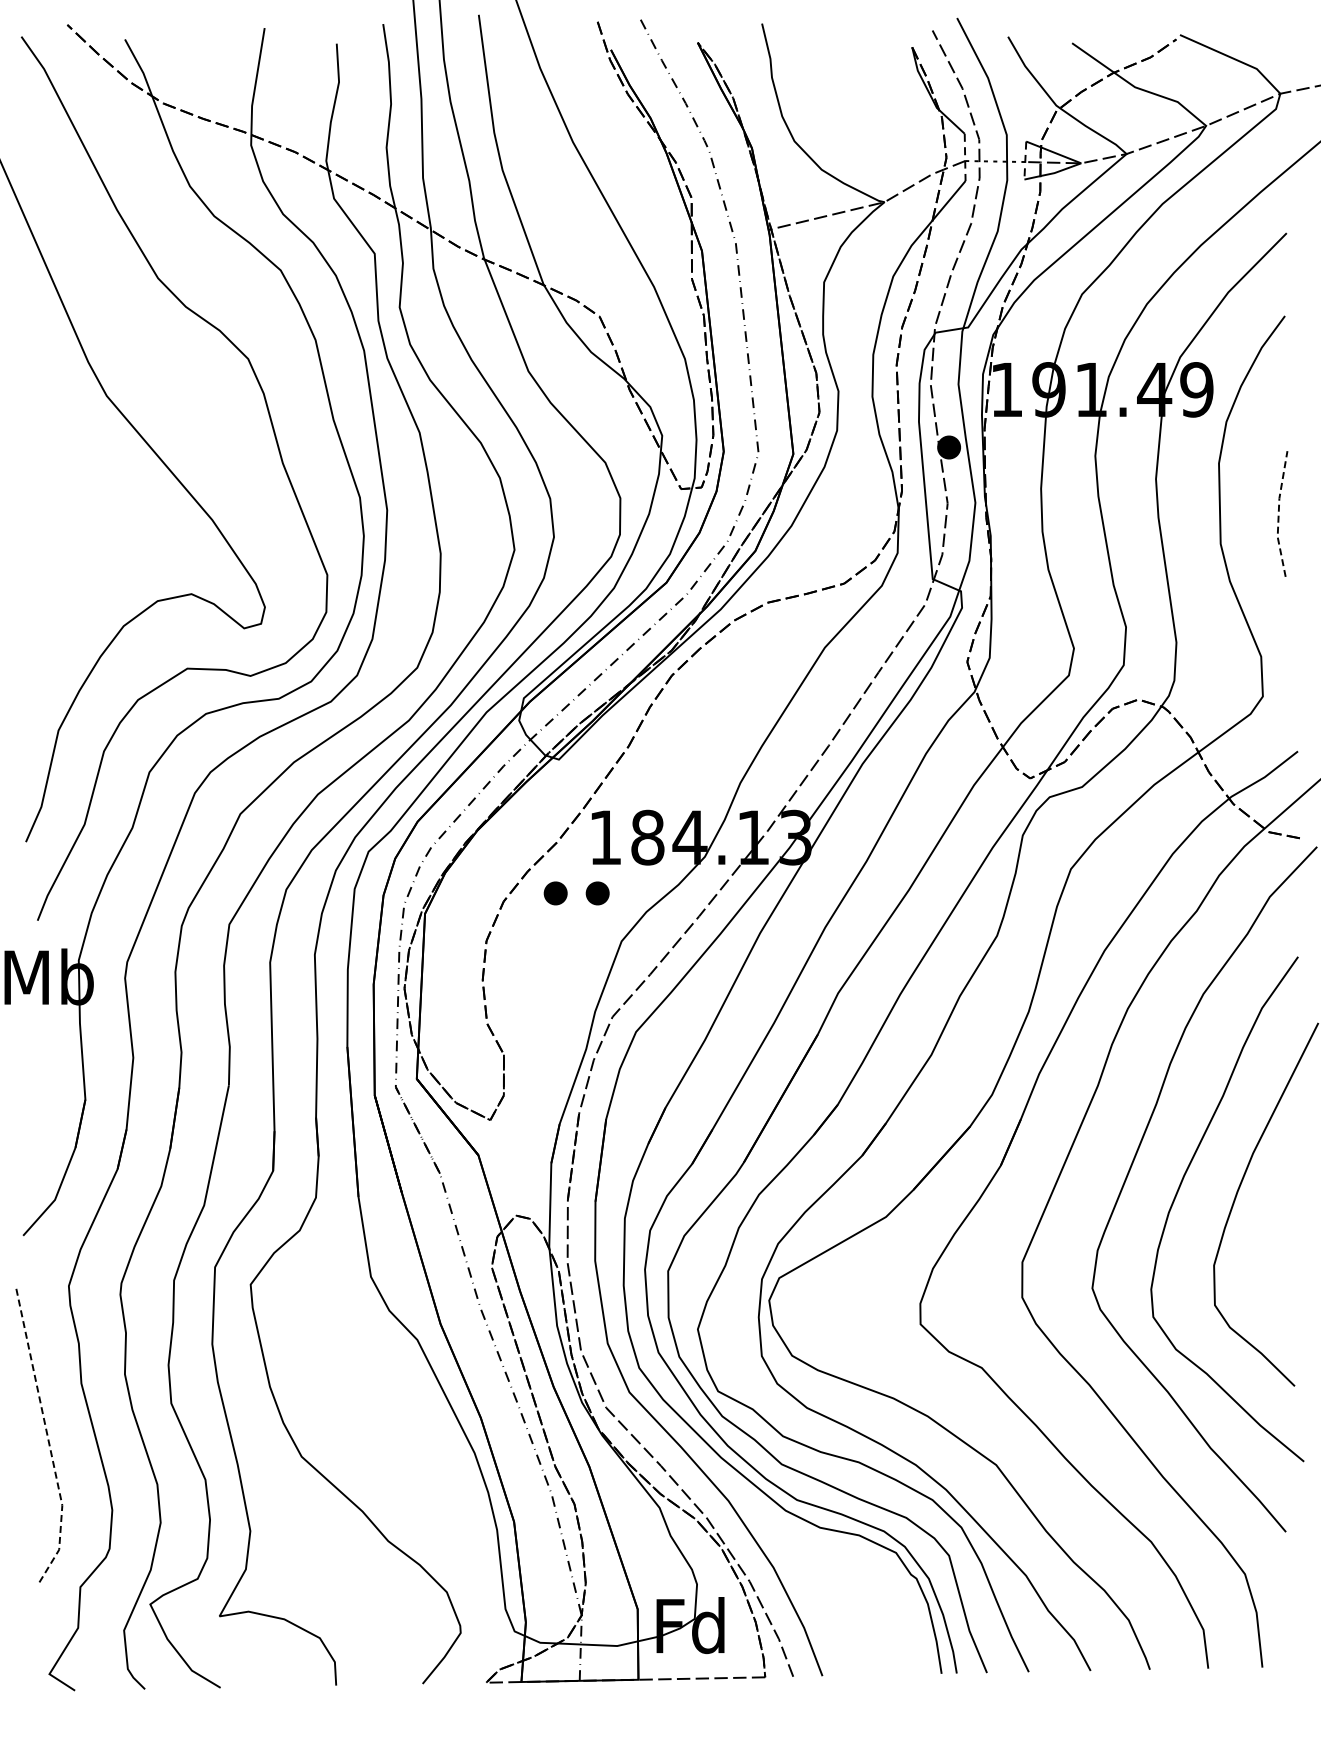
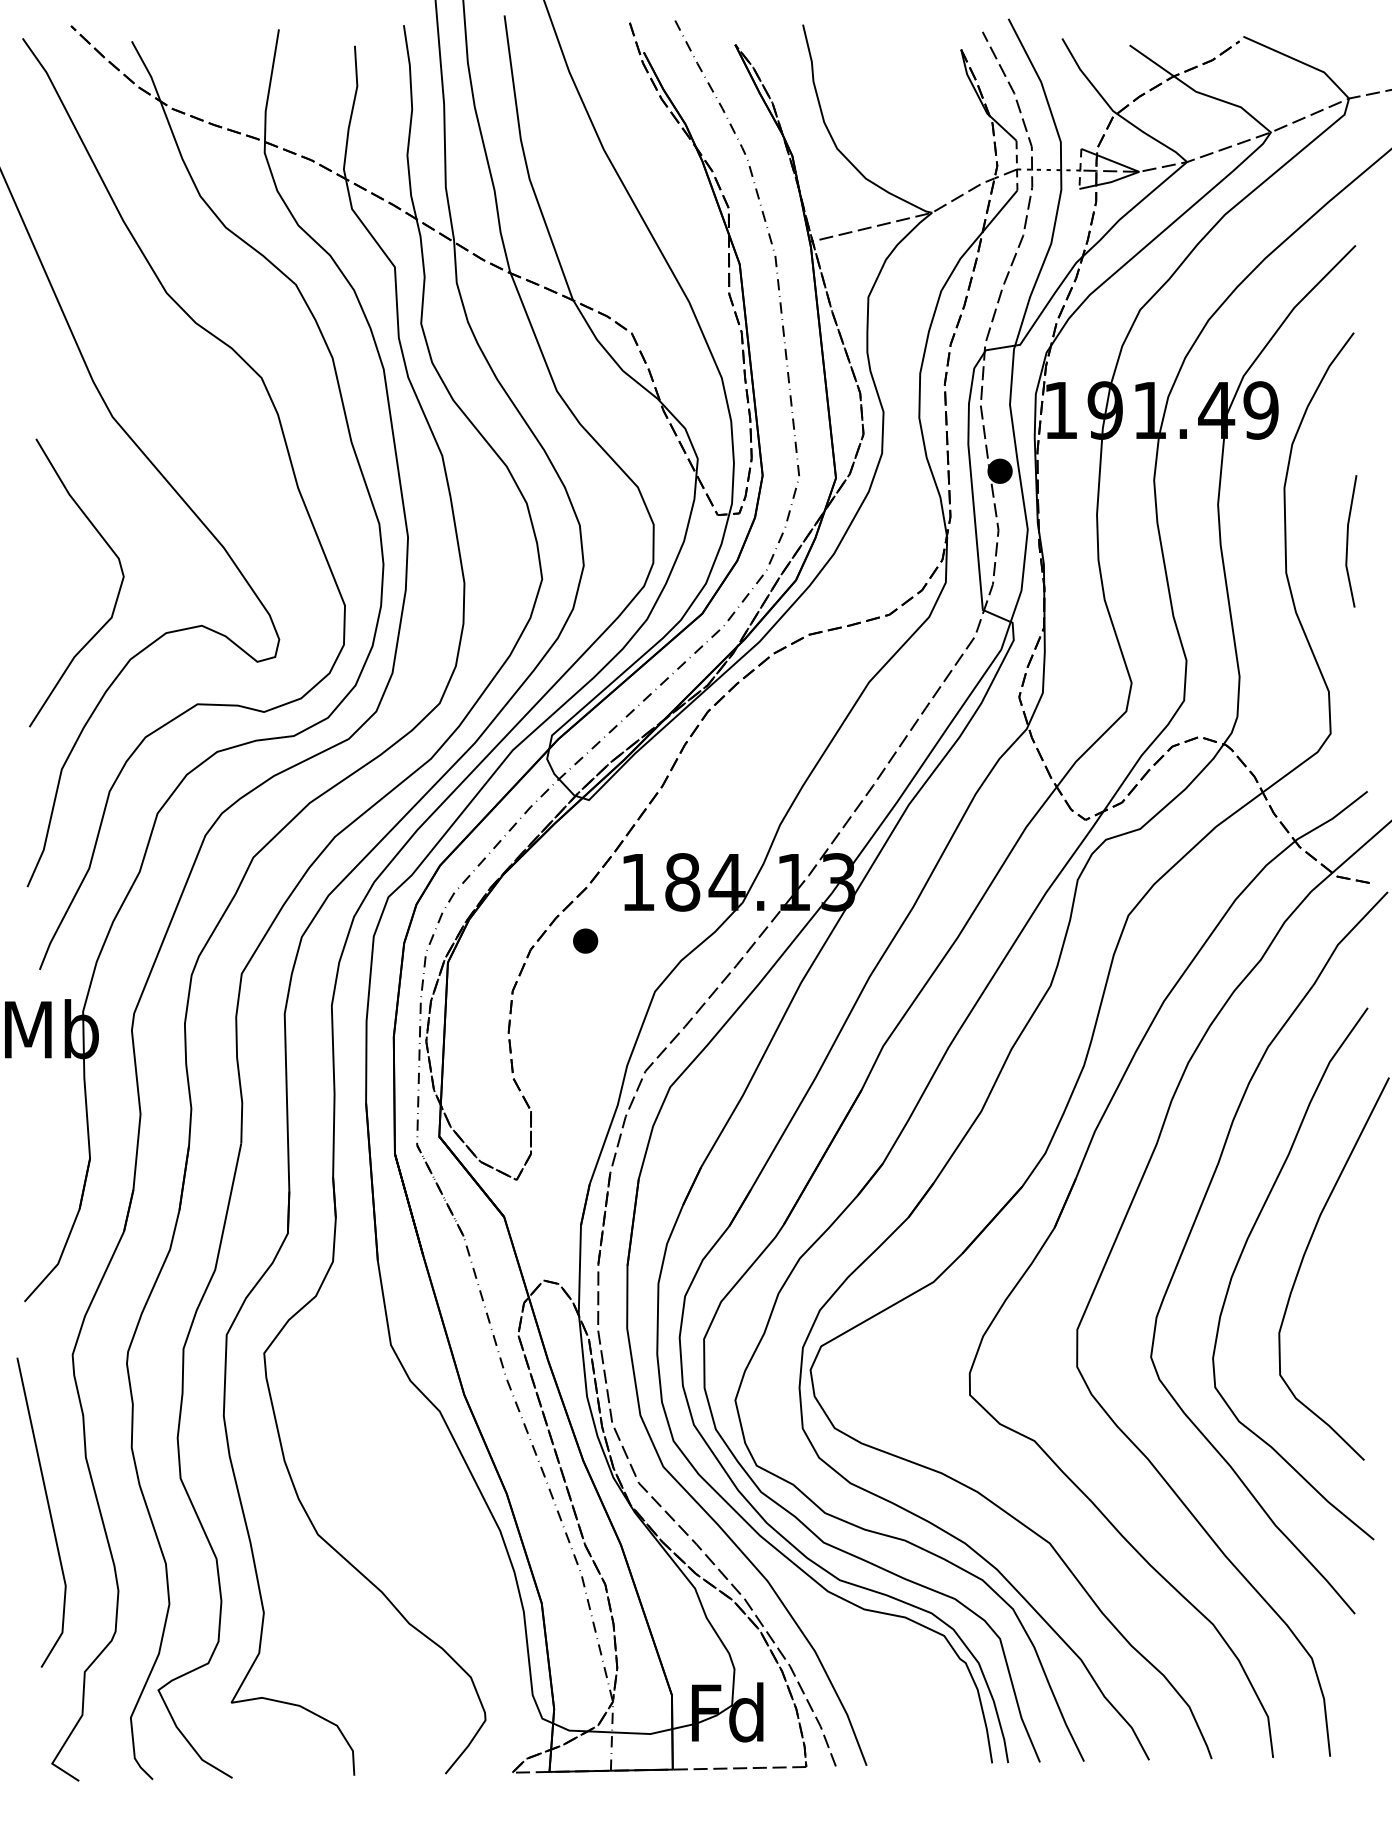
line: (1278, 513) -> (1347, 540), dashed -> solid
curve: (110, 566) -> (116, 596), added
part: (597, 893) -> (629, 941), removed
line: (48, 1439) -> (51, 1516), dashed -> solid

